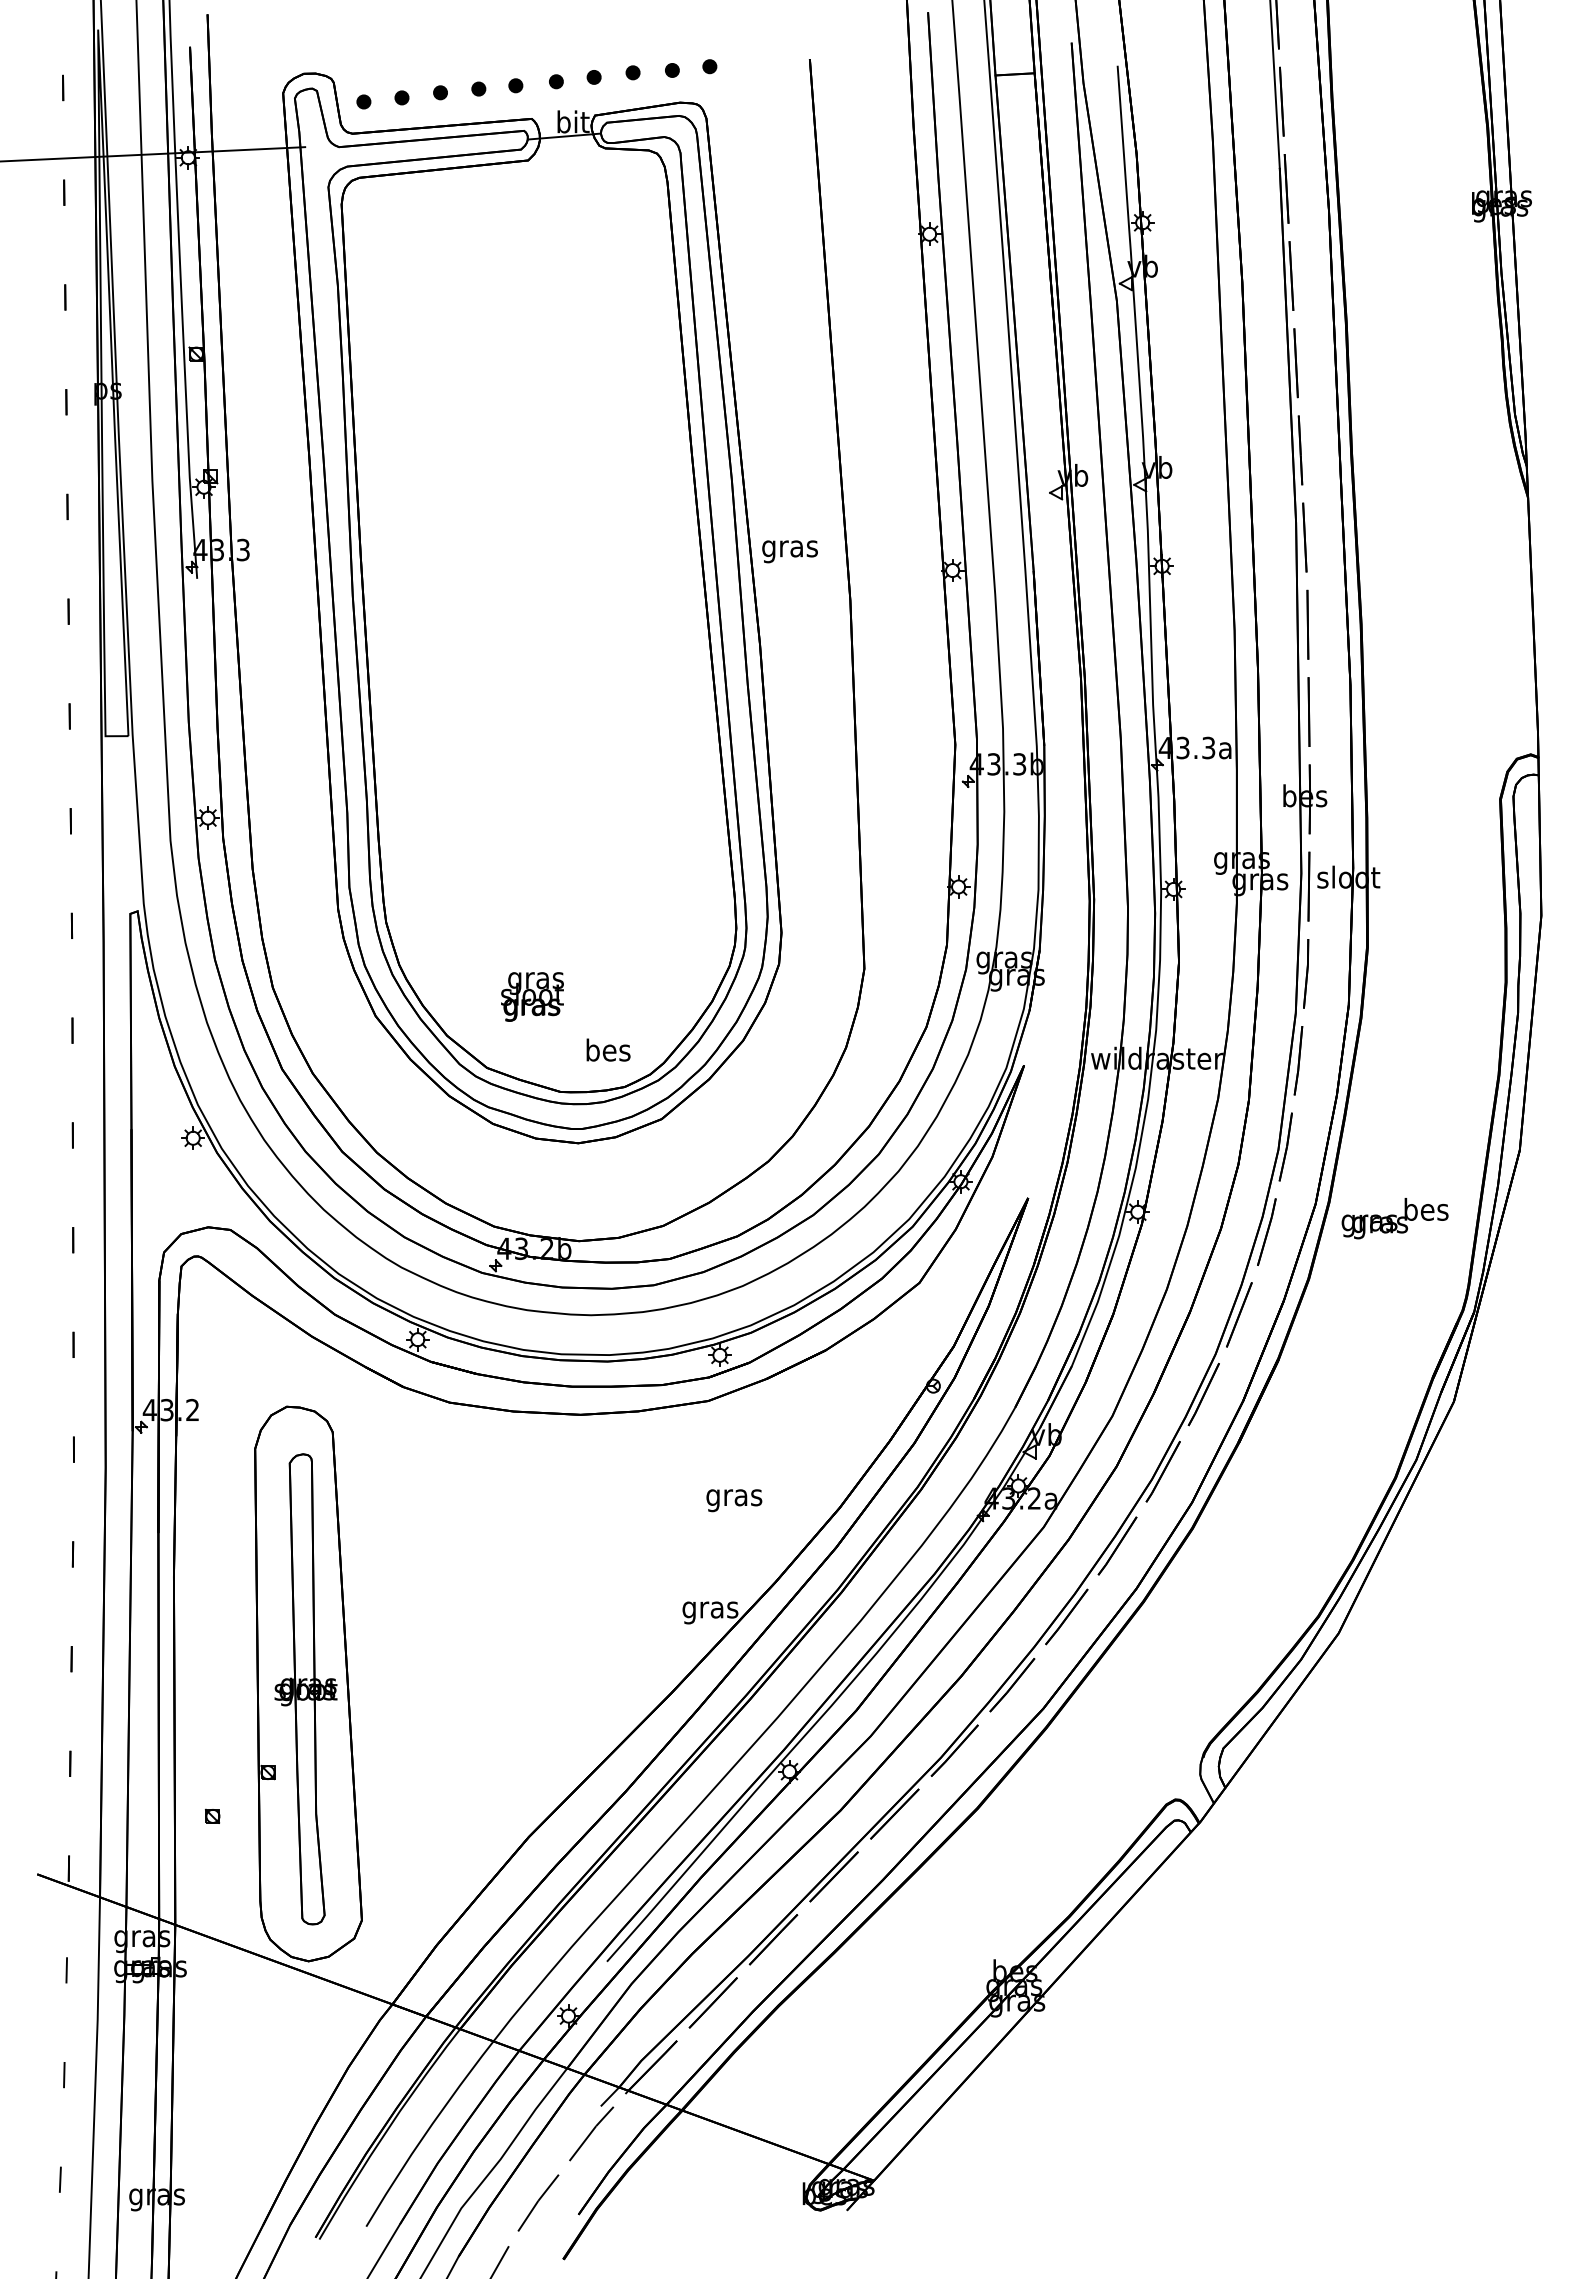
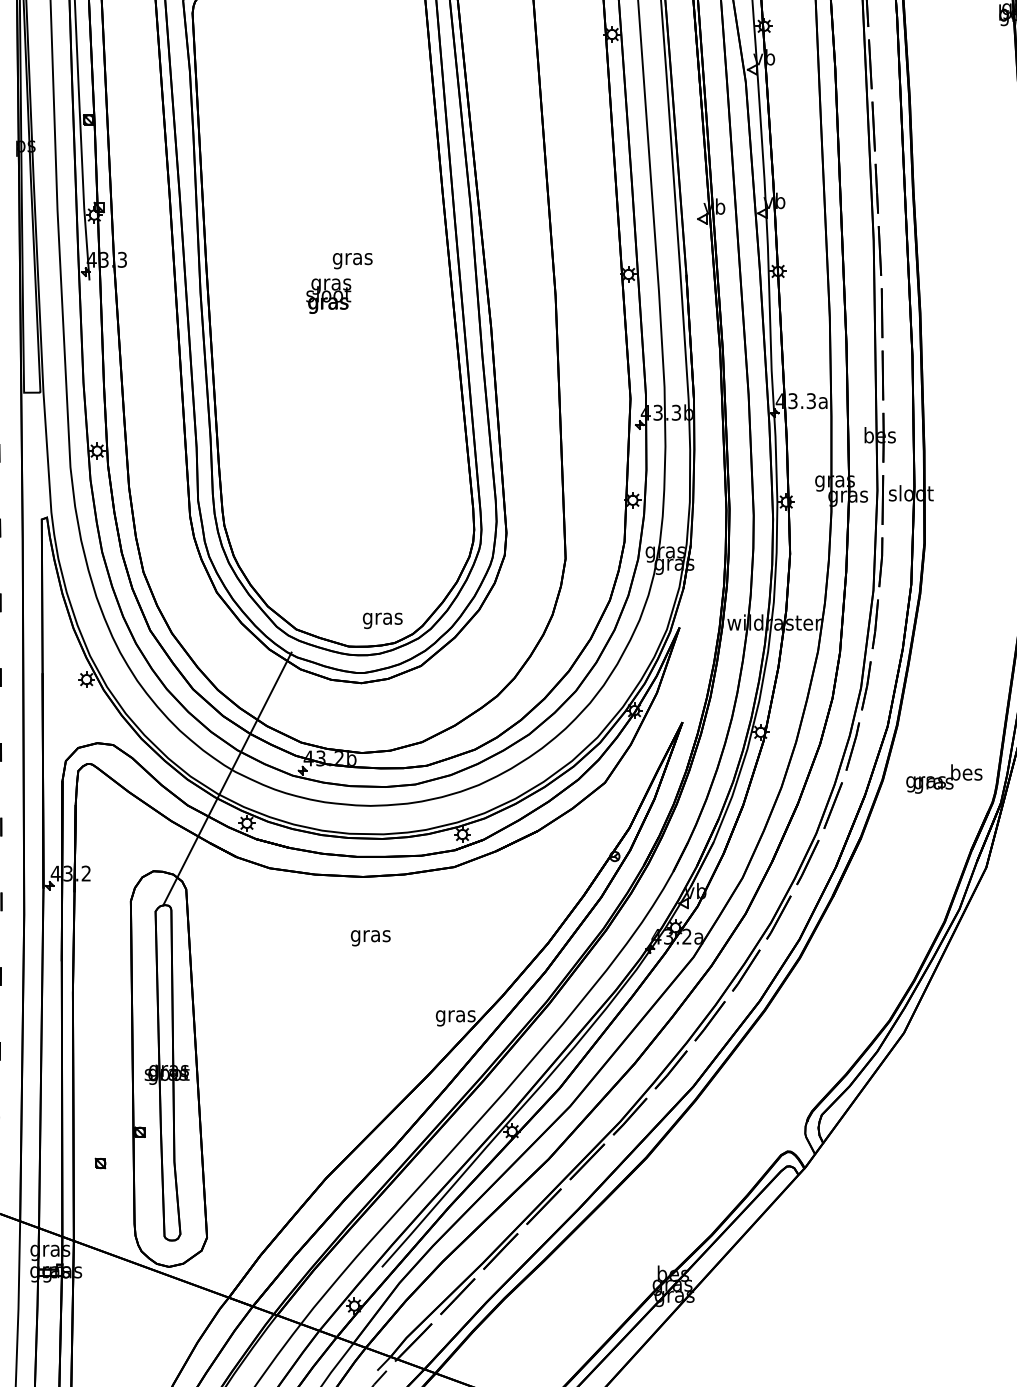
text: (789, 551) -> (352, 260), moved
text: (532, 996) -> (328, 295), moved
text: (608, 1052) -> (383, 618), bes -> gras
text: (1394, 1218) -> (943, 778), moved
line: (390, 1277) -> (227, 778), added
text: (734, 1500) -> (370, 938), moved

